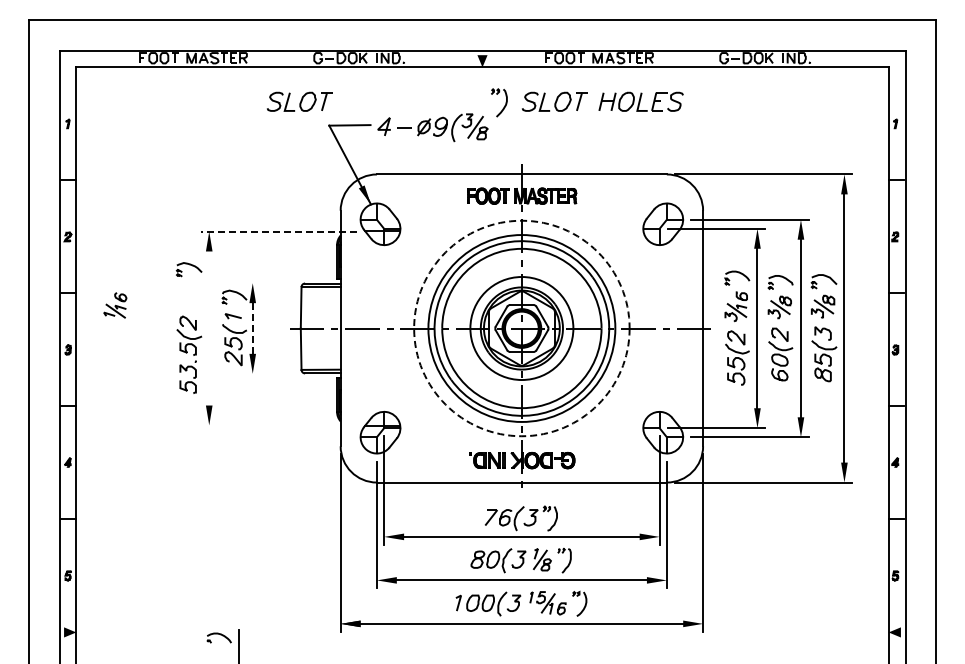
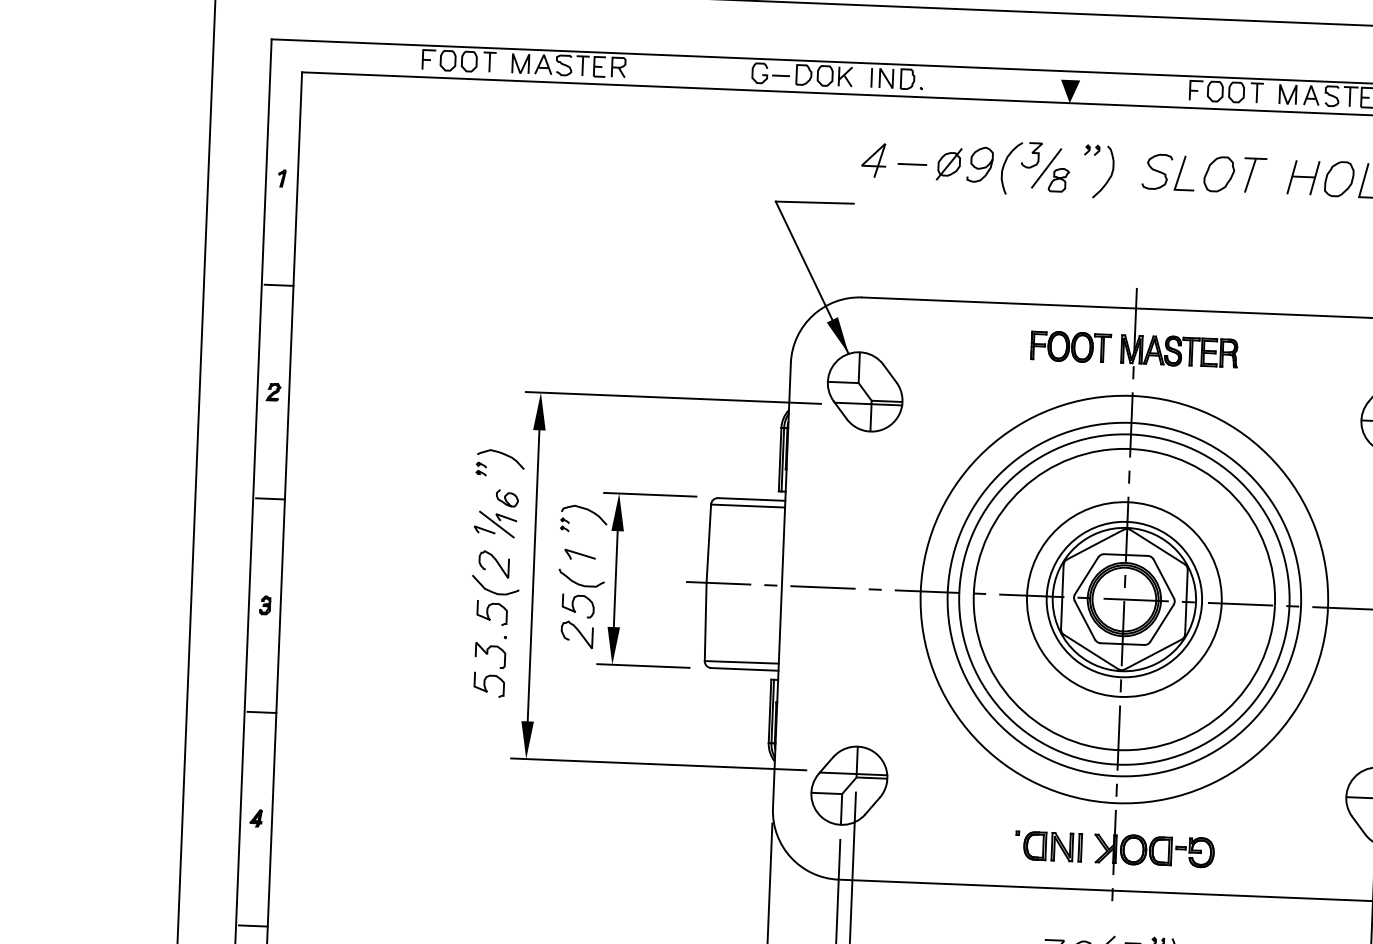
part: (299, 101) -> (721, 153), removed
part: (432, 127) -> (965, 165), moved
line: (278, 231) -> (671, 397), dashed -> solid
line: (268, 283) -> (648, 495), added
part: (115, 305) -> (496, 513), moved
line: (209, 328) -> (534, 575), added
circle: (521, 328) -> (1123, 599), dashed -> solid
line: (252, 329) -> (615, 581), dashed -> solid
line: (268, 373) -> (642, 665), added
line: (279, 425) -> (658, 764), added

